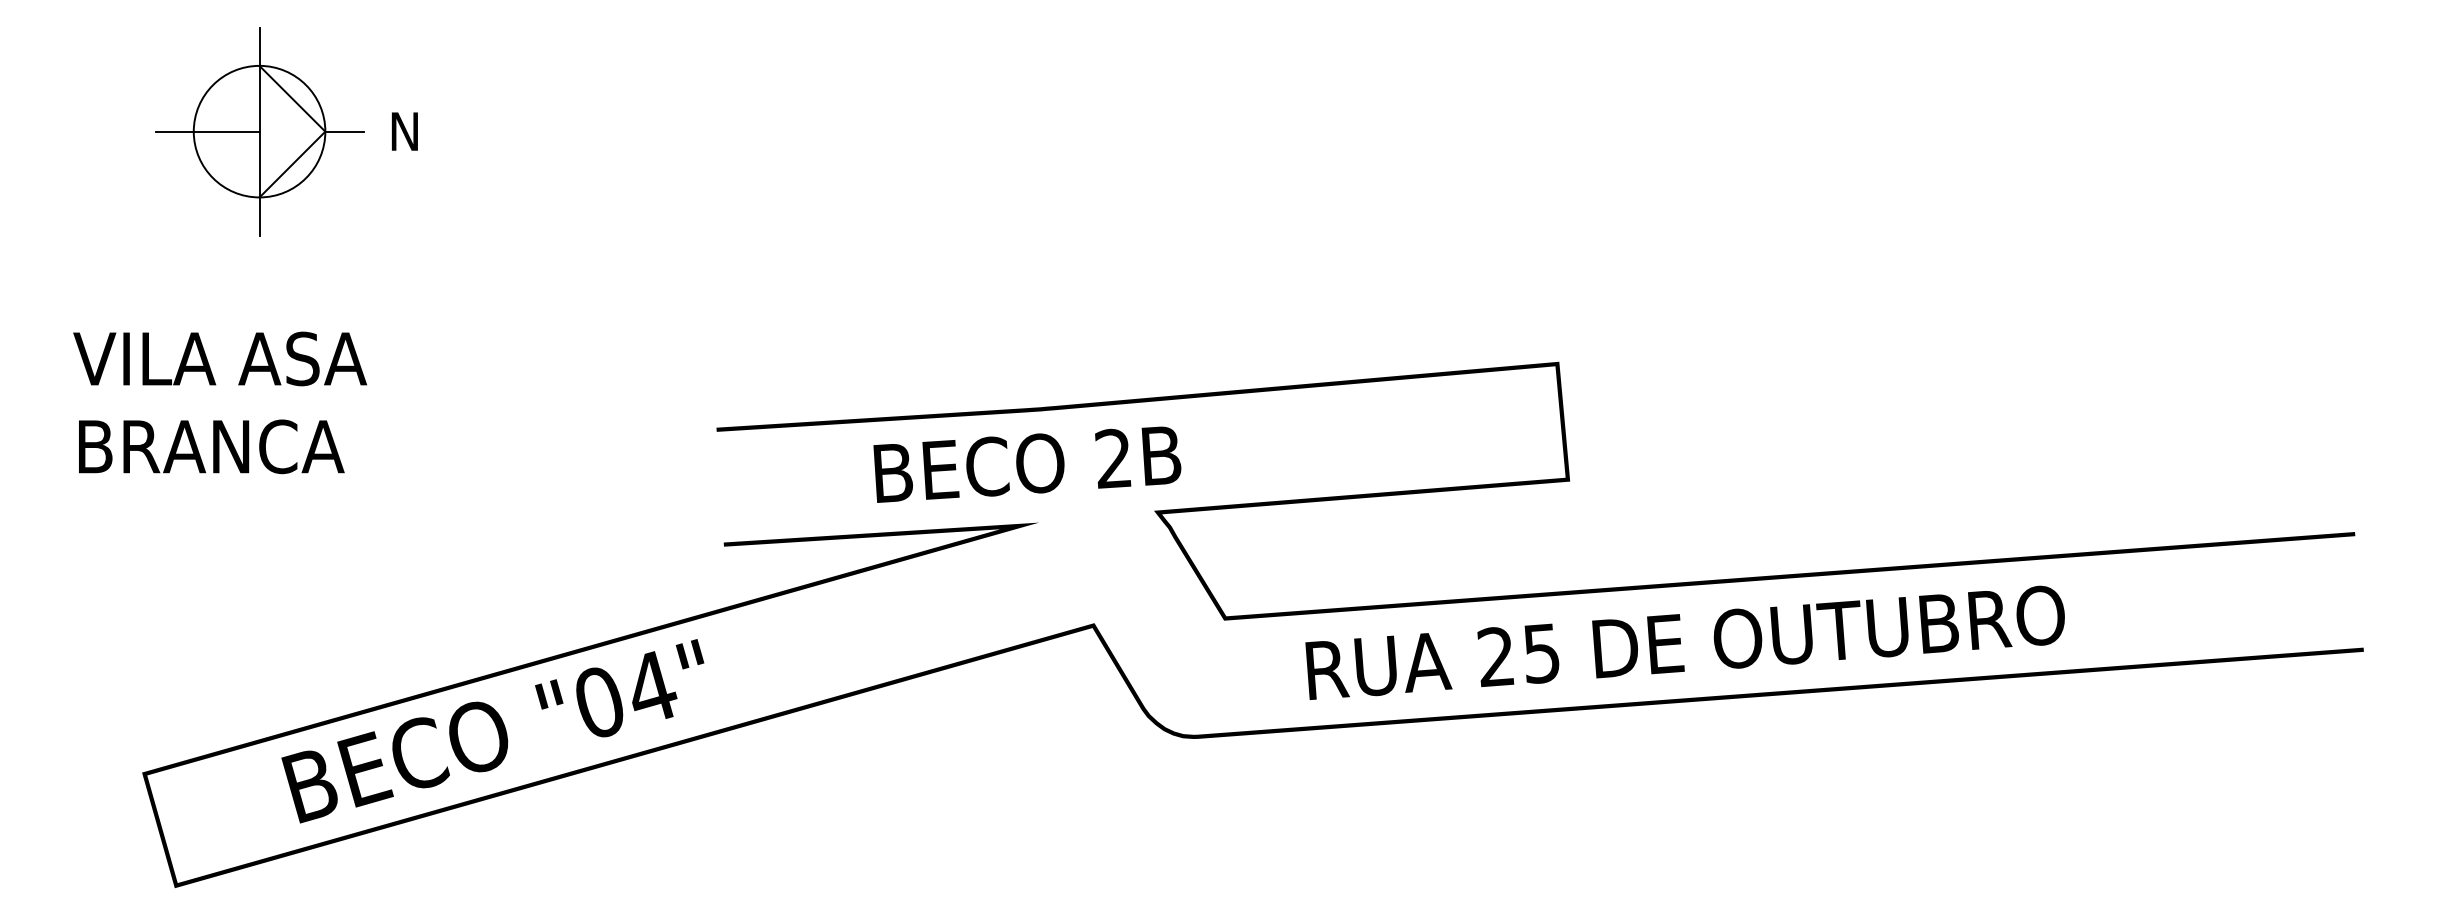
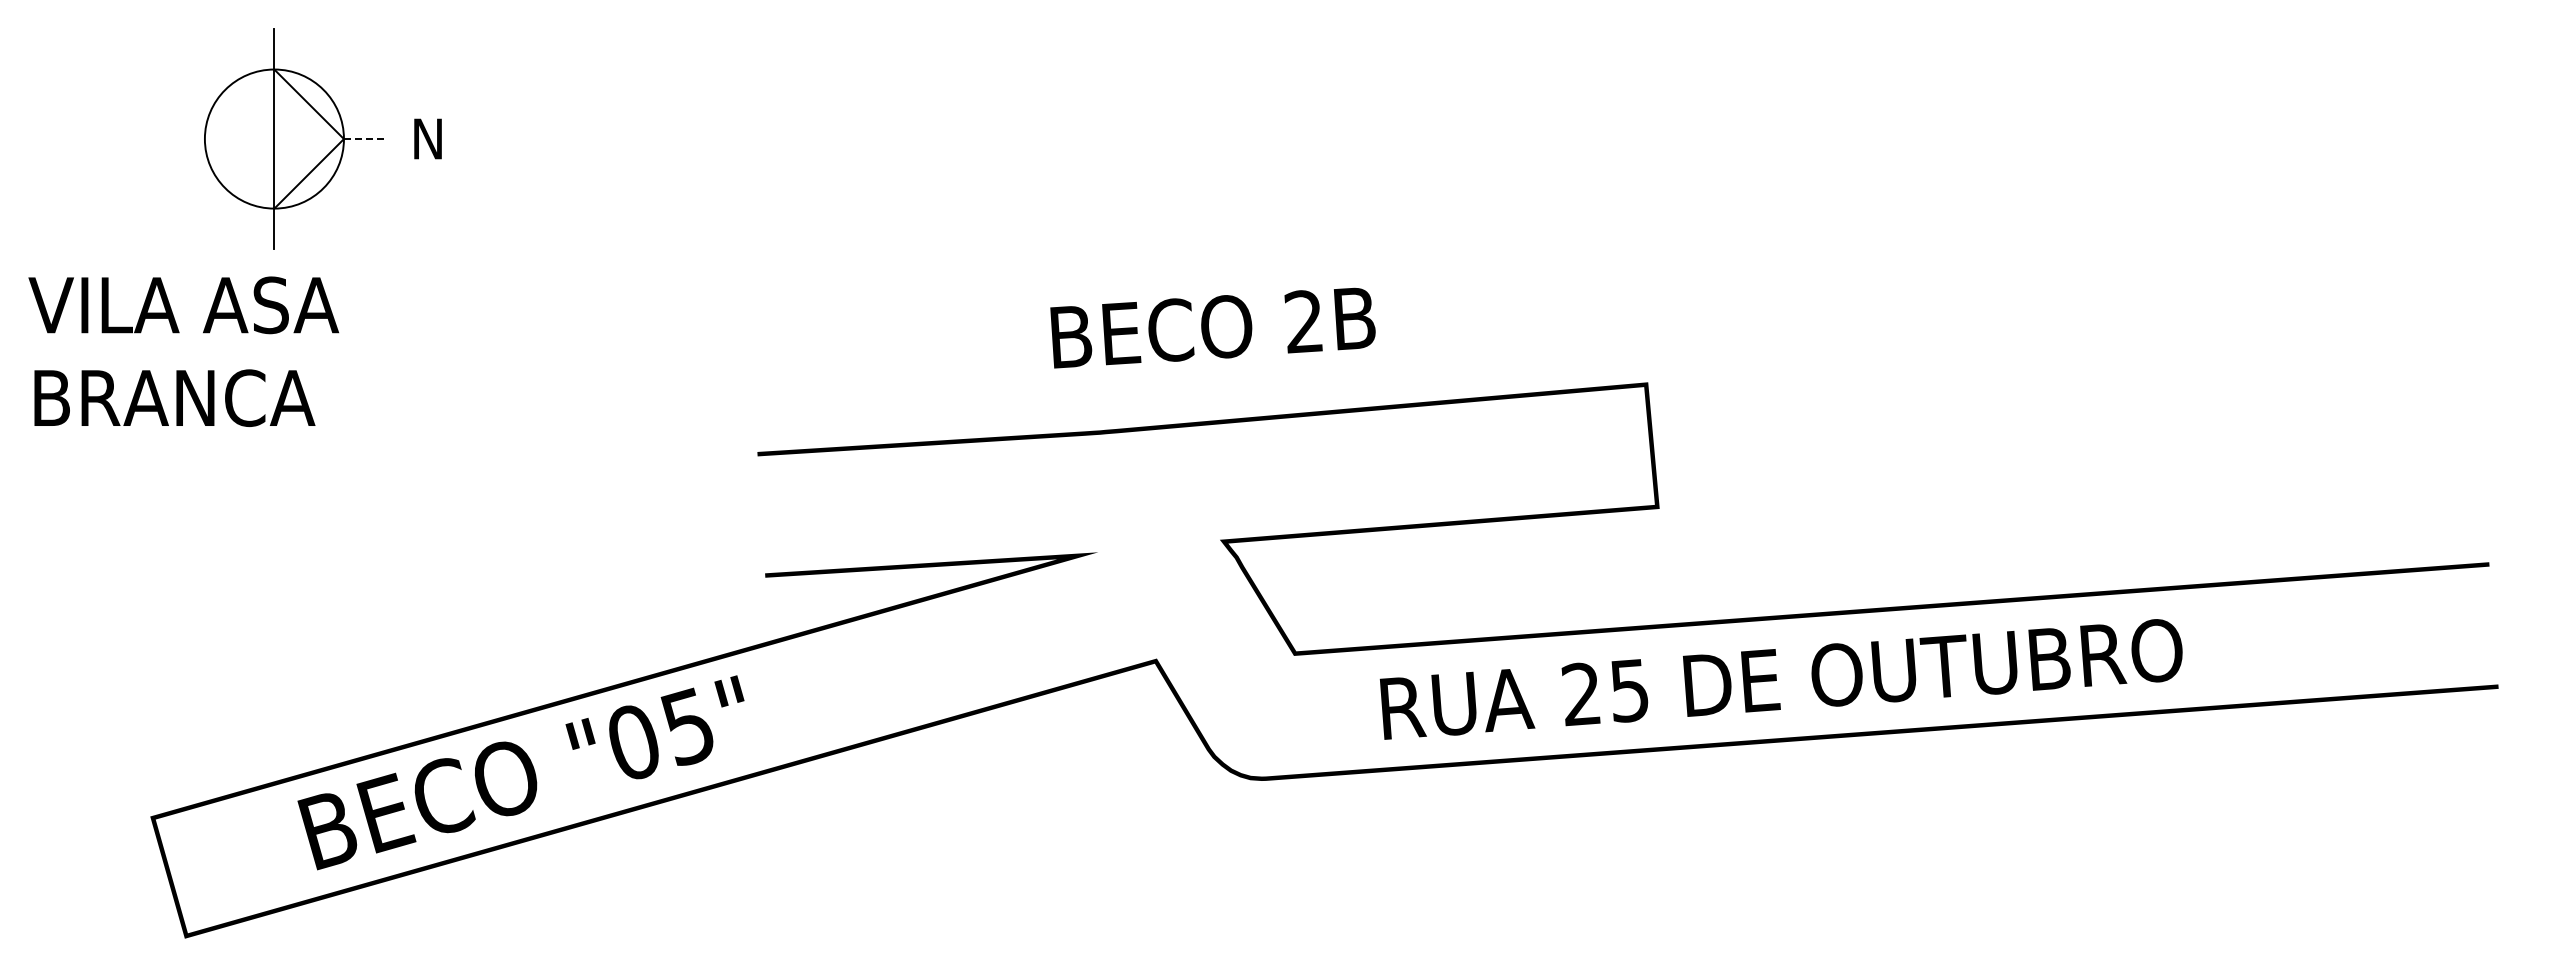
line: (207, 132) -> (219, 139), removed
line: (344, 132) -> (364, 139), solid -> dashed
text: (219, 402) -> (183, 351), moved
text: (1026, 464) -> (1212, 327), moved
text: (651, 687) -> (688, 726), "04" -> "05"

